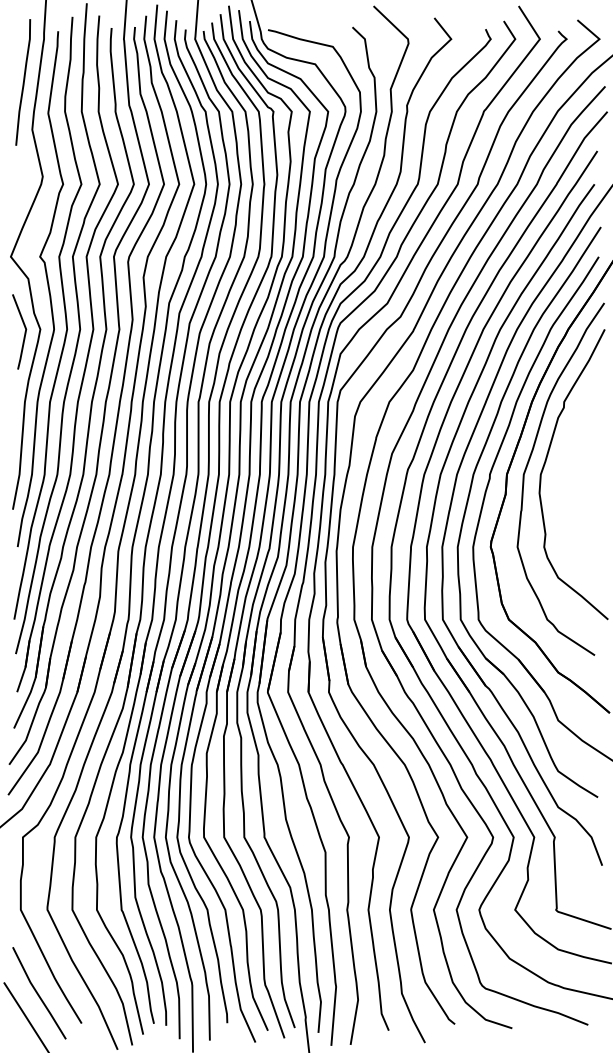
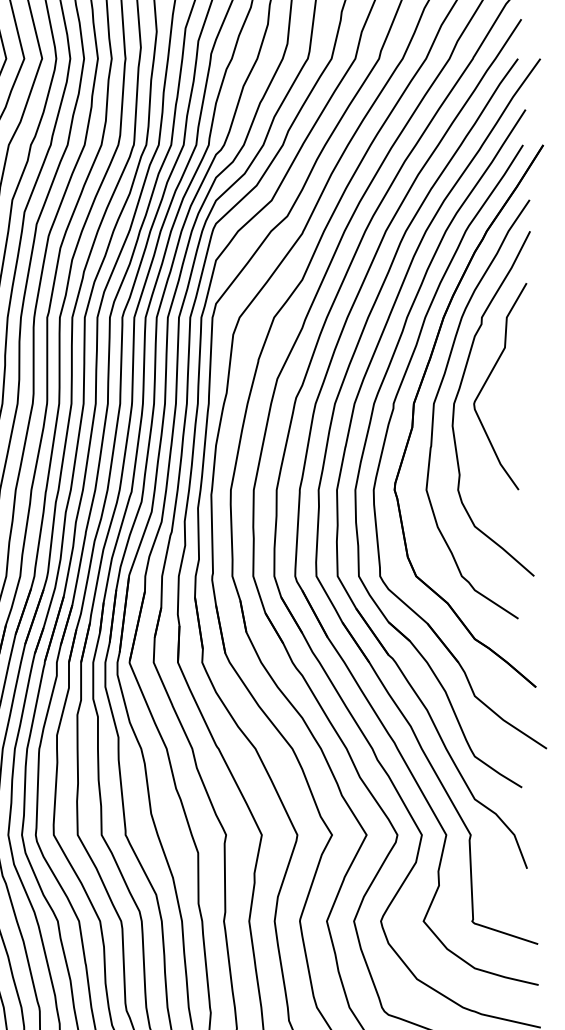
curve: (570, 453) -> (489, 378), added

